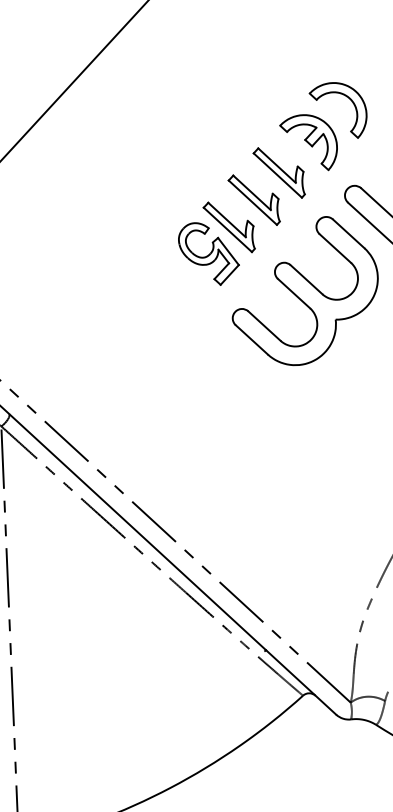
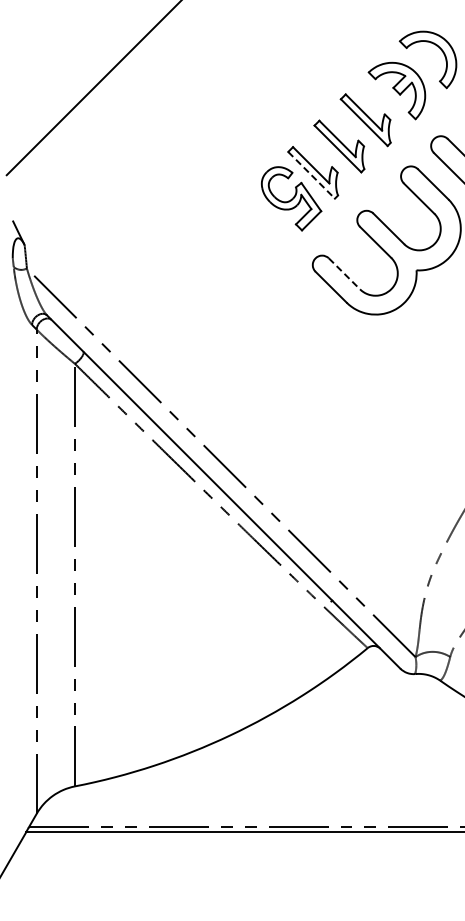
line: (227, 230) -> (311, 175), solid -> dashed
line: (264, 325) -> (344, 273), solid -> dashed

